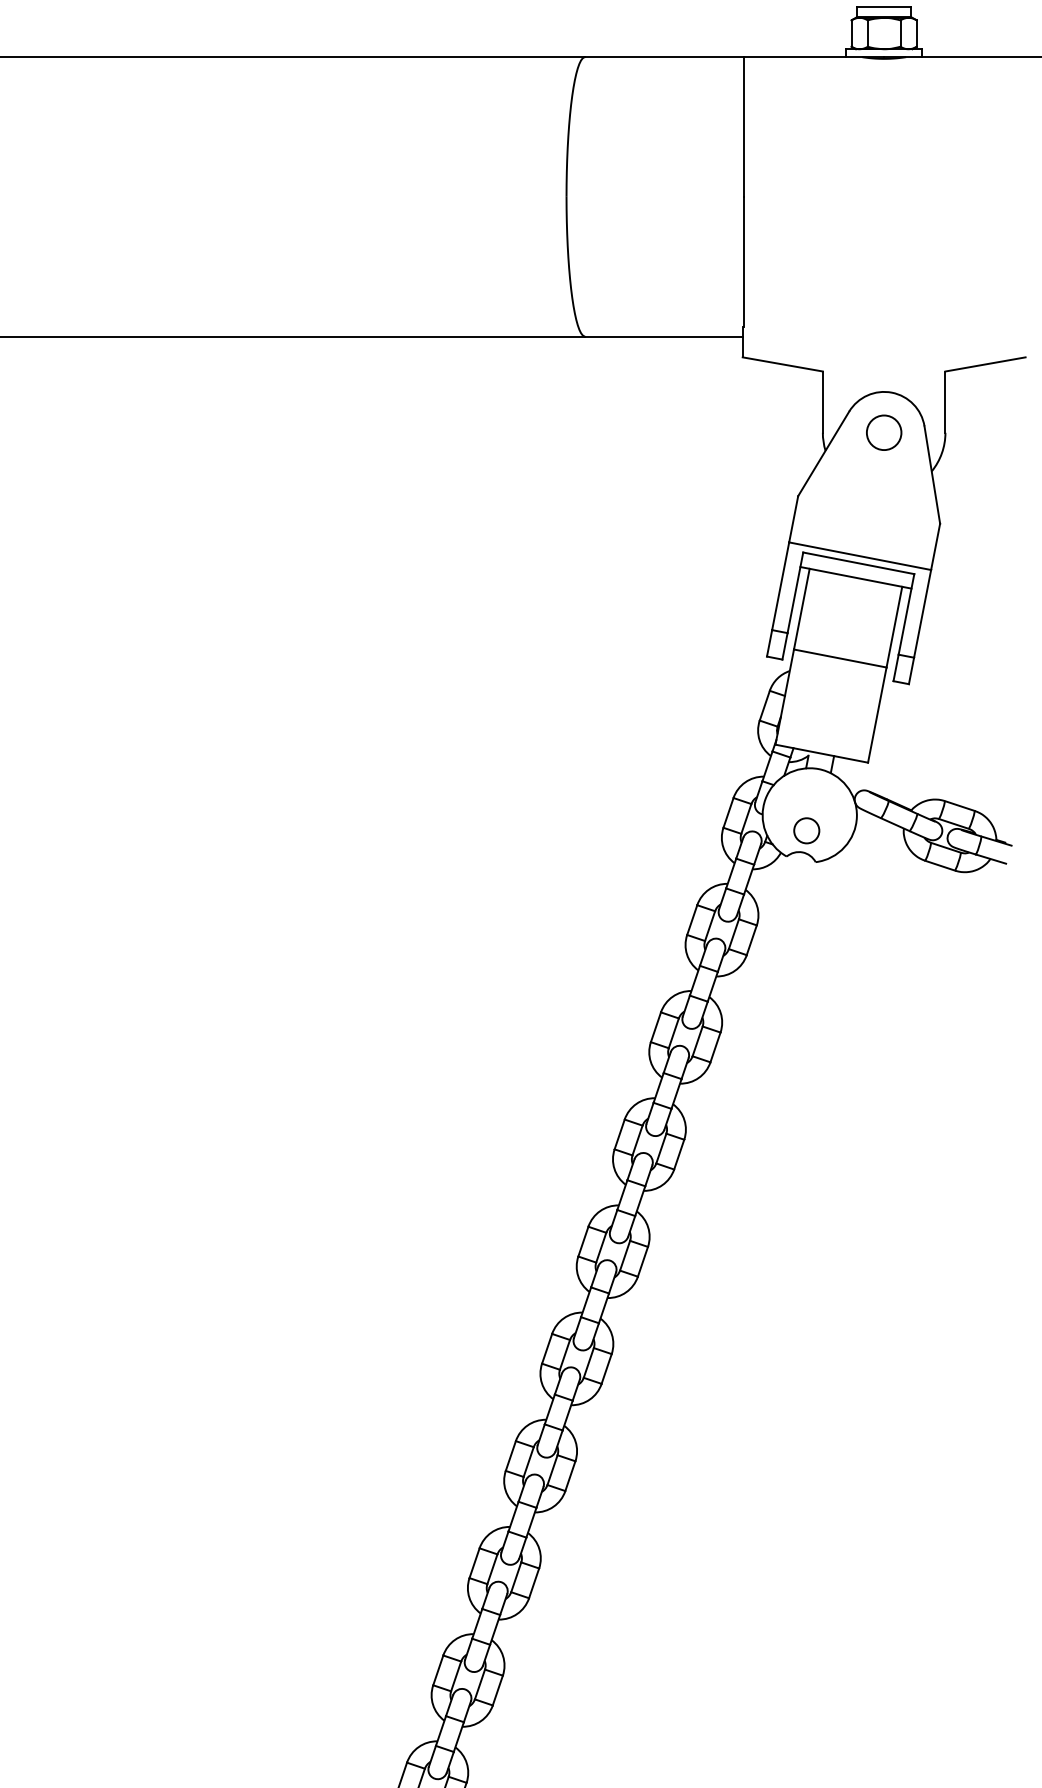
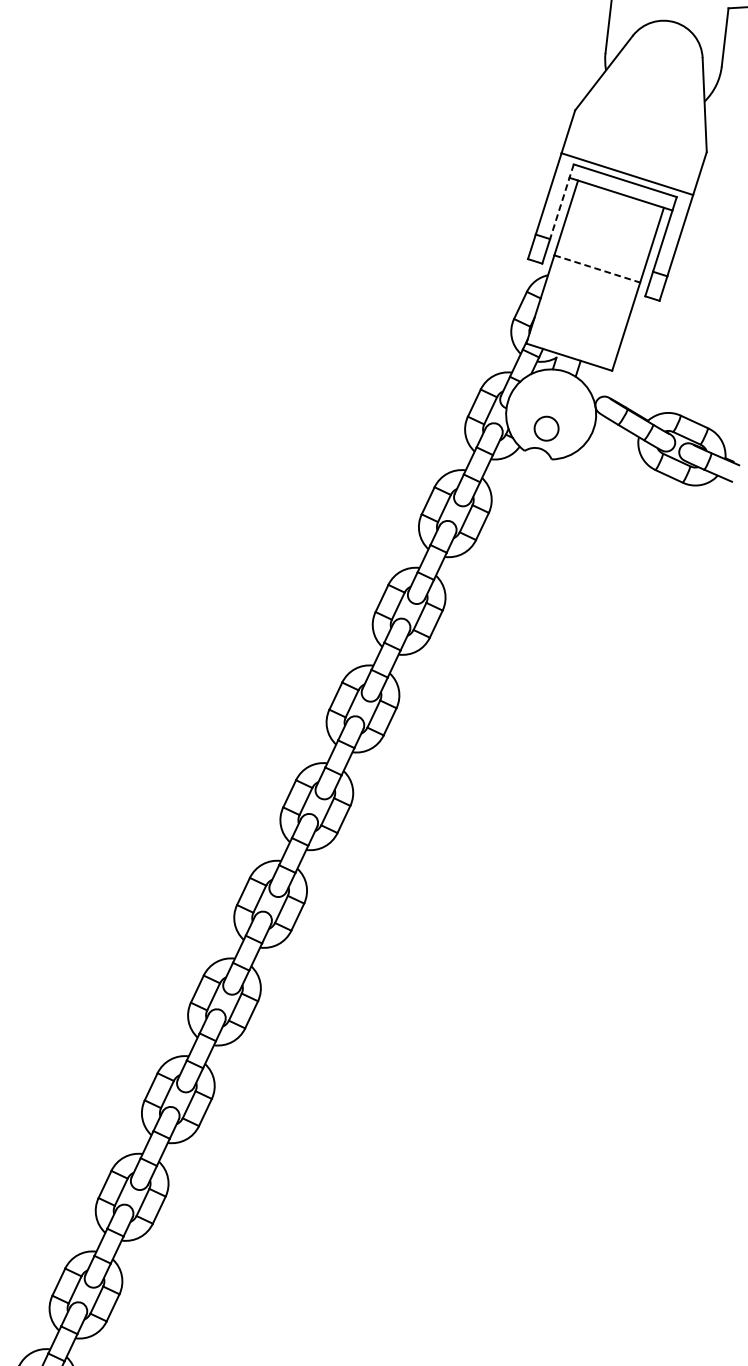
circle: (884, 432) -> (664, 59), removed
line: (795, 593) -> (561, 202), solid -> dashed
line: (840, 658) -> (597, 268), solid -> dashed

